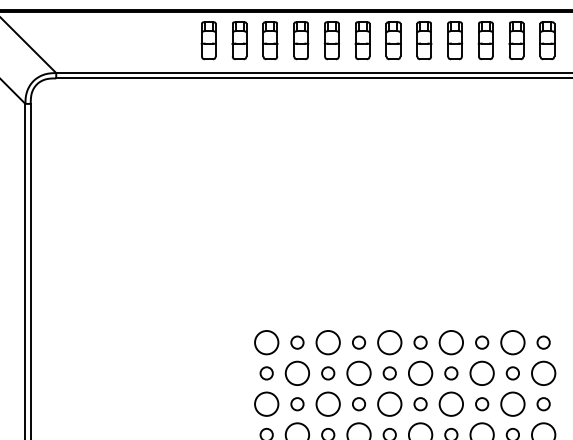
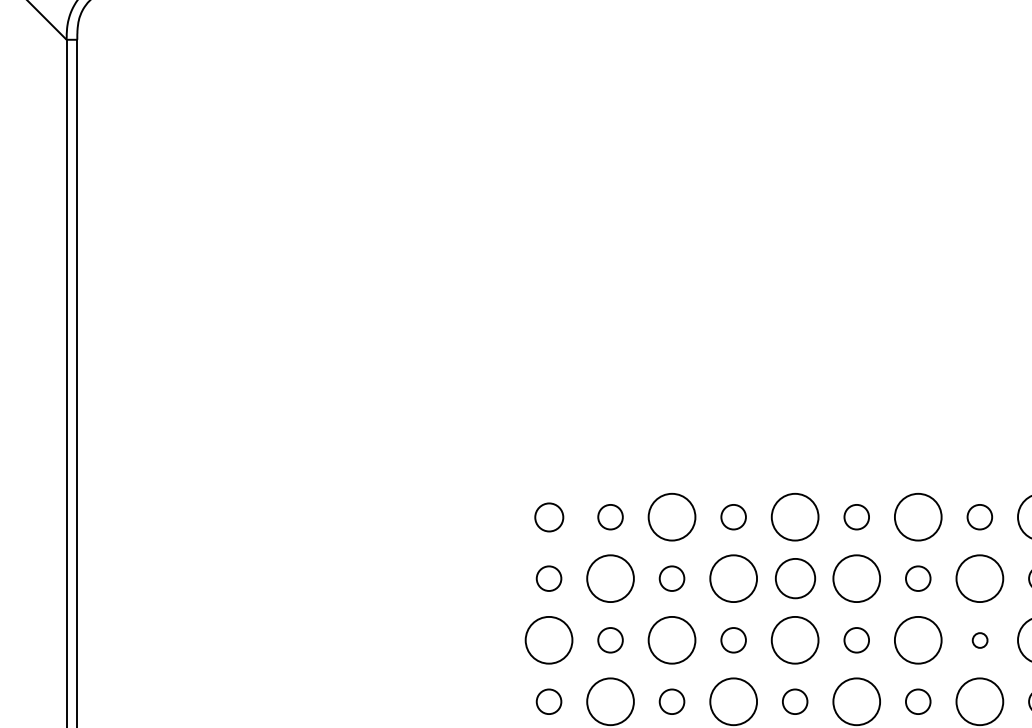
circle: (266, 342) -> (548, 516), size x0.6
circle: (389, 373) -> (794, 578), size x1.6
circle: (482, 404) -> (980, 640), size x0.6

